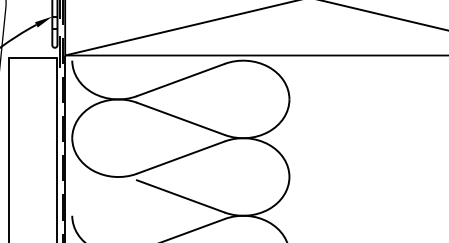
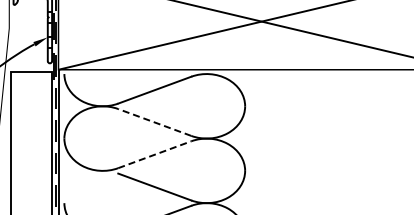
line: (180, 118) -> (154, 122), solid -> dashed
line: (180, 157) -> (154, 154), solid -> dashed

